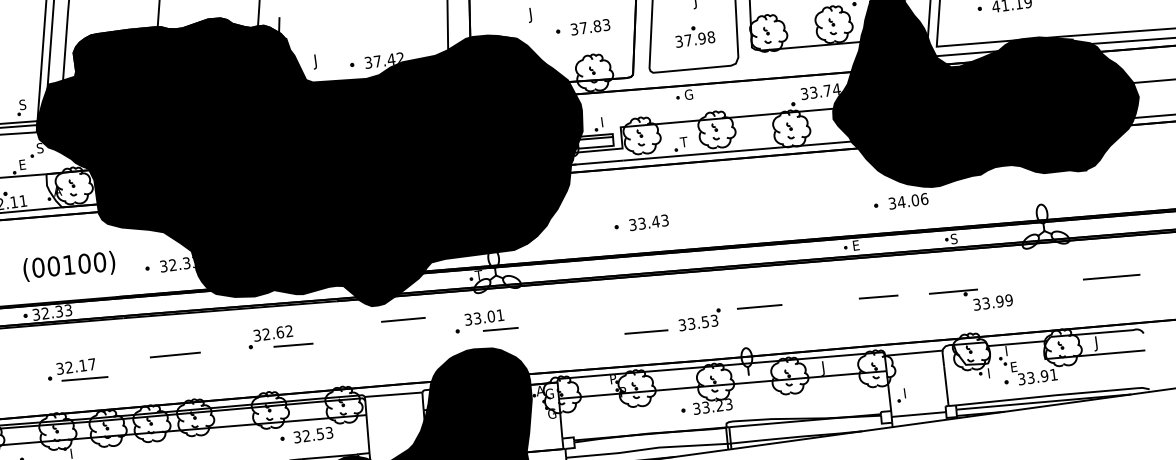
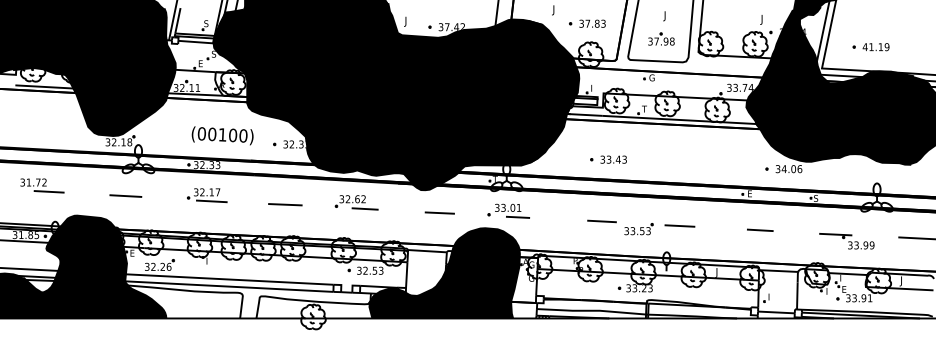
part: (970, 299) -> (846, 241), moved
line: (402, 319) -> (439, 212), moved
part: (485, 321) -> (508, 210), moved
line: (645, 332) -> (601, 221), moved
part: (77, 371) -> (207, 195), moved

